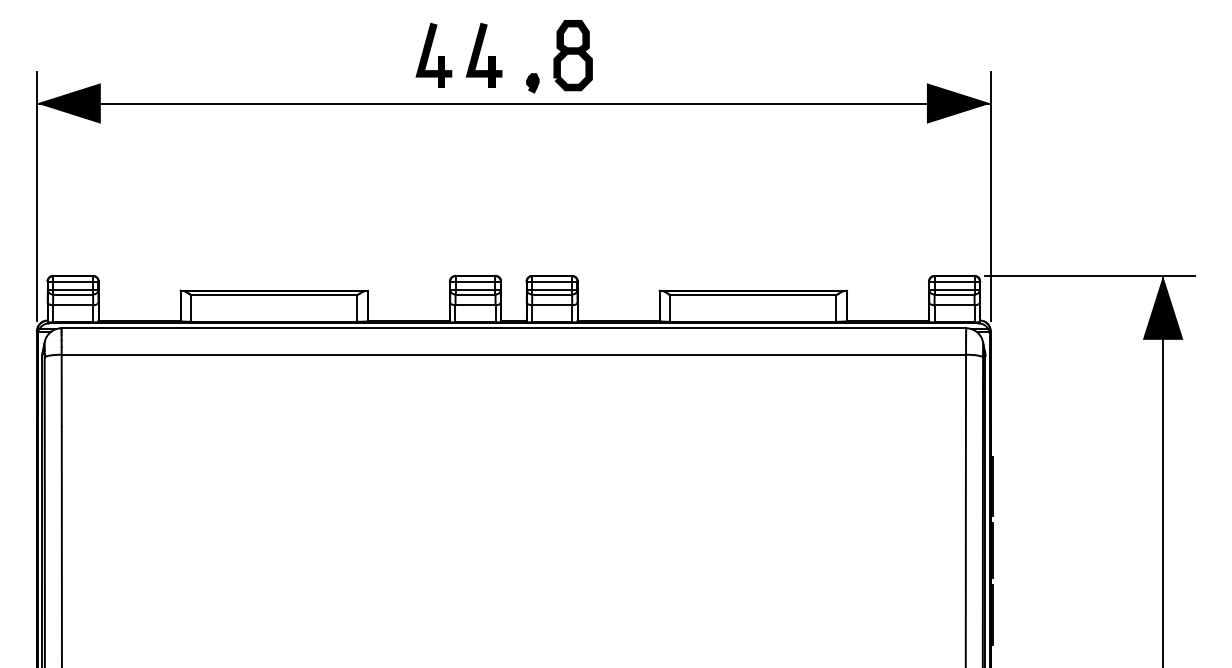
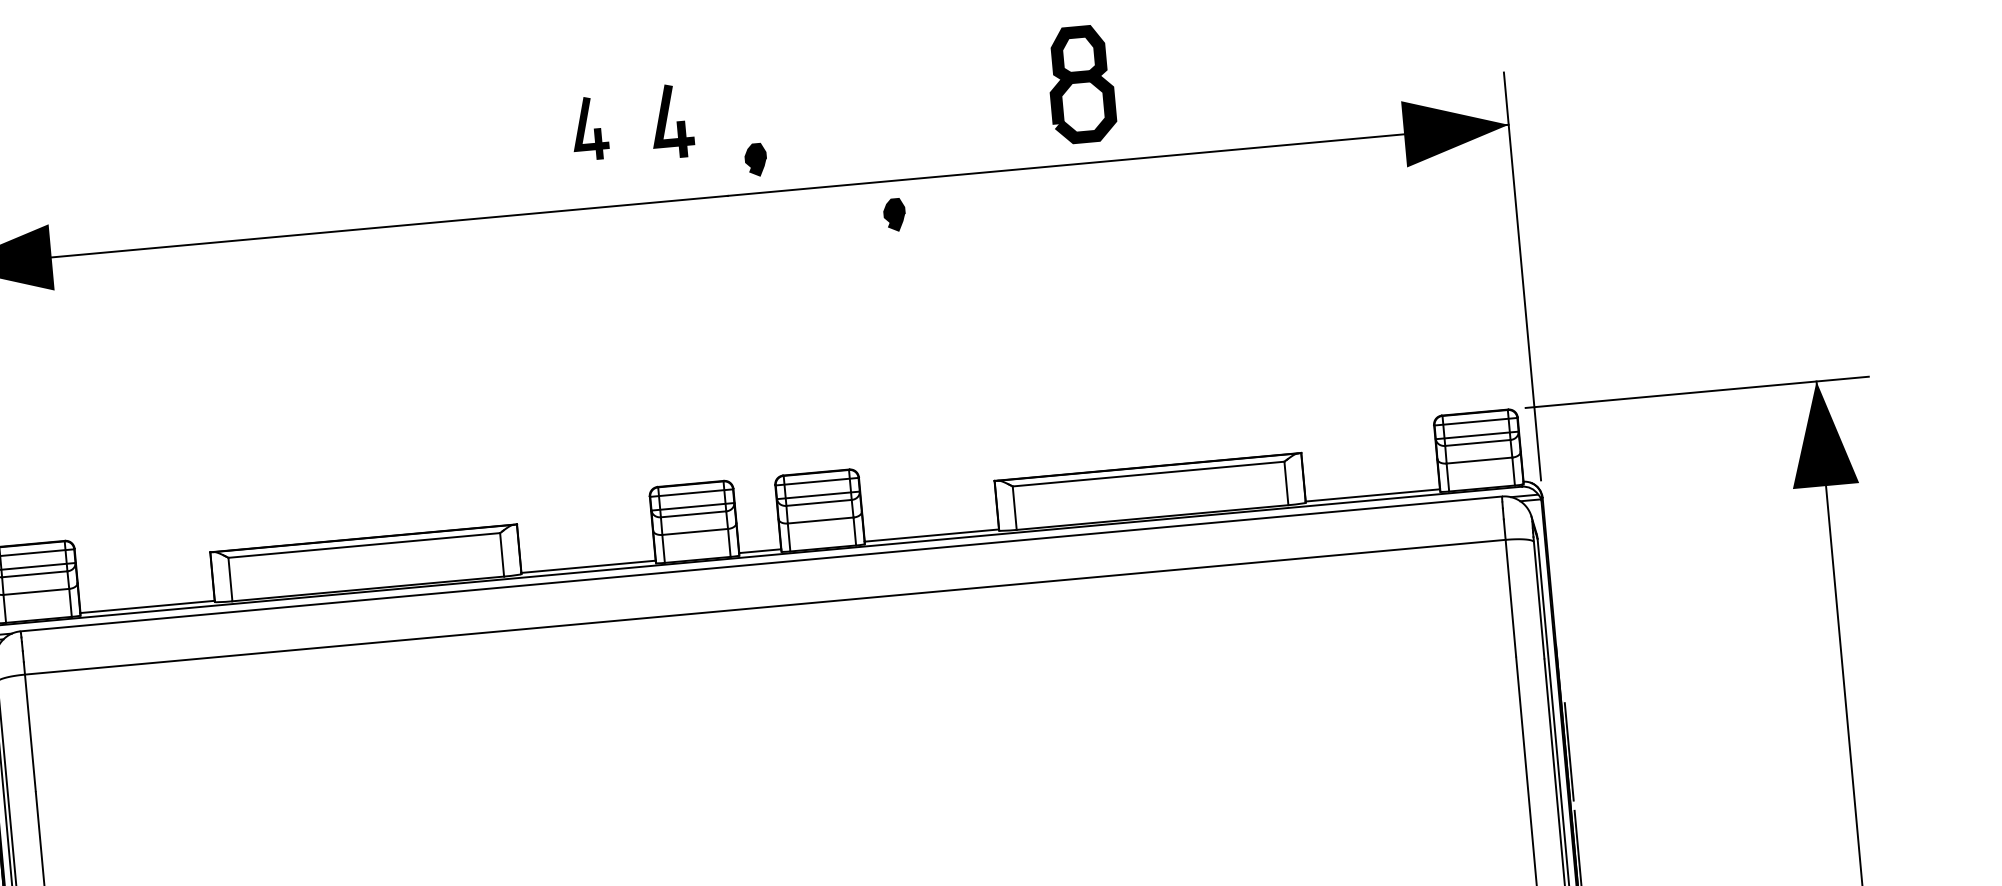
part: (433, 54) -> (589, 127), size x0.6
part: (483, 55) -> (671, 121), size x0.7
part: (572, 55) -> (1080, 84), moved
part: (613, 124) -> (894, 215), added

